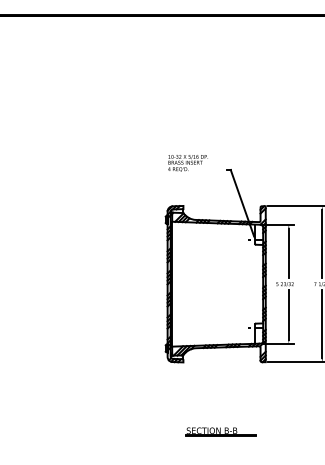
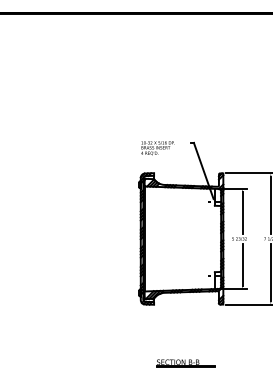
text: (187, 163) -> (157, 148), moved

